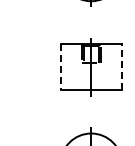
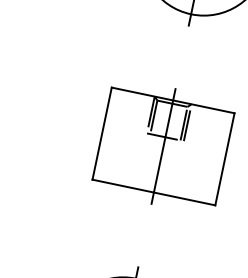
line: (121, 66) -> (224, 157), dashed -> solid
line: (60, 67) -> (101, 133), dashed -> solid

